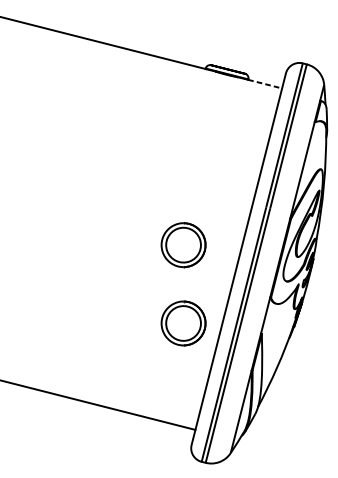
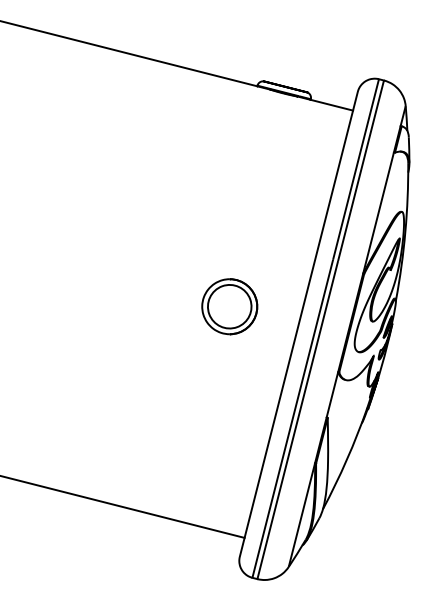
line: (264, 84) -> (331, 105), dashed -> solid
part: (183, 323) -> (229, 404), removed

